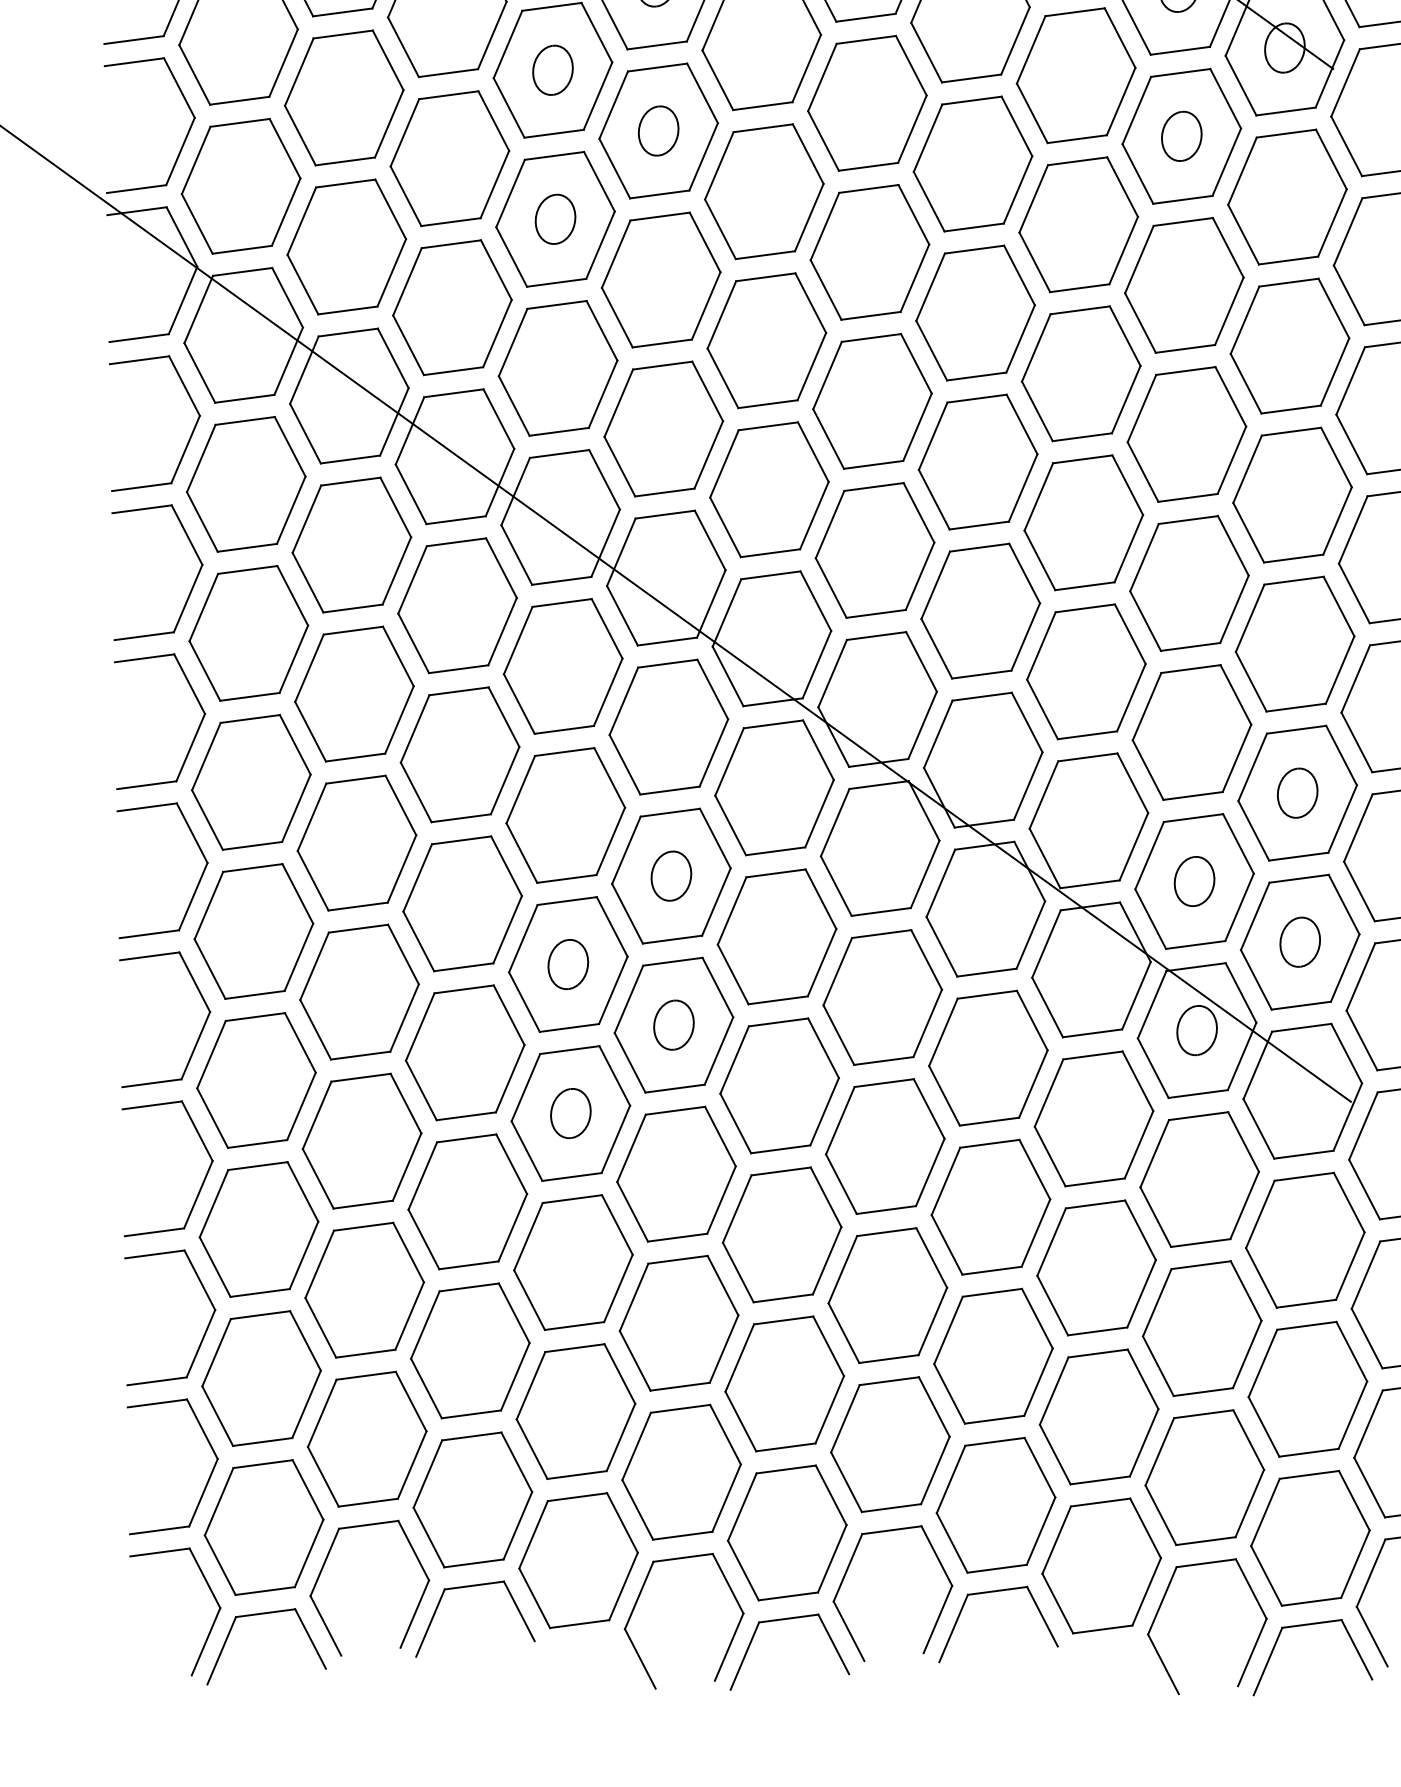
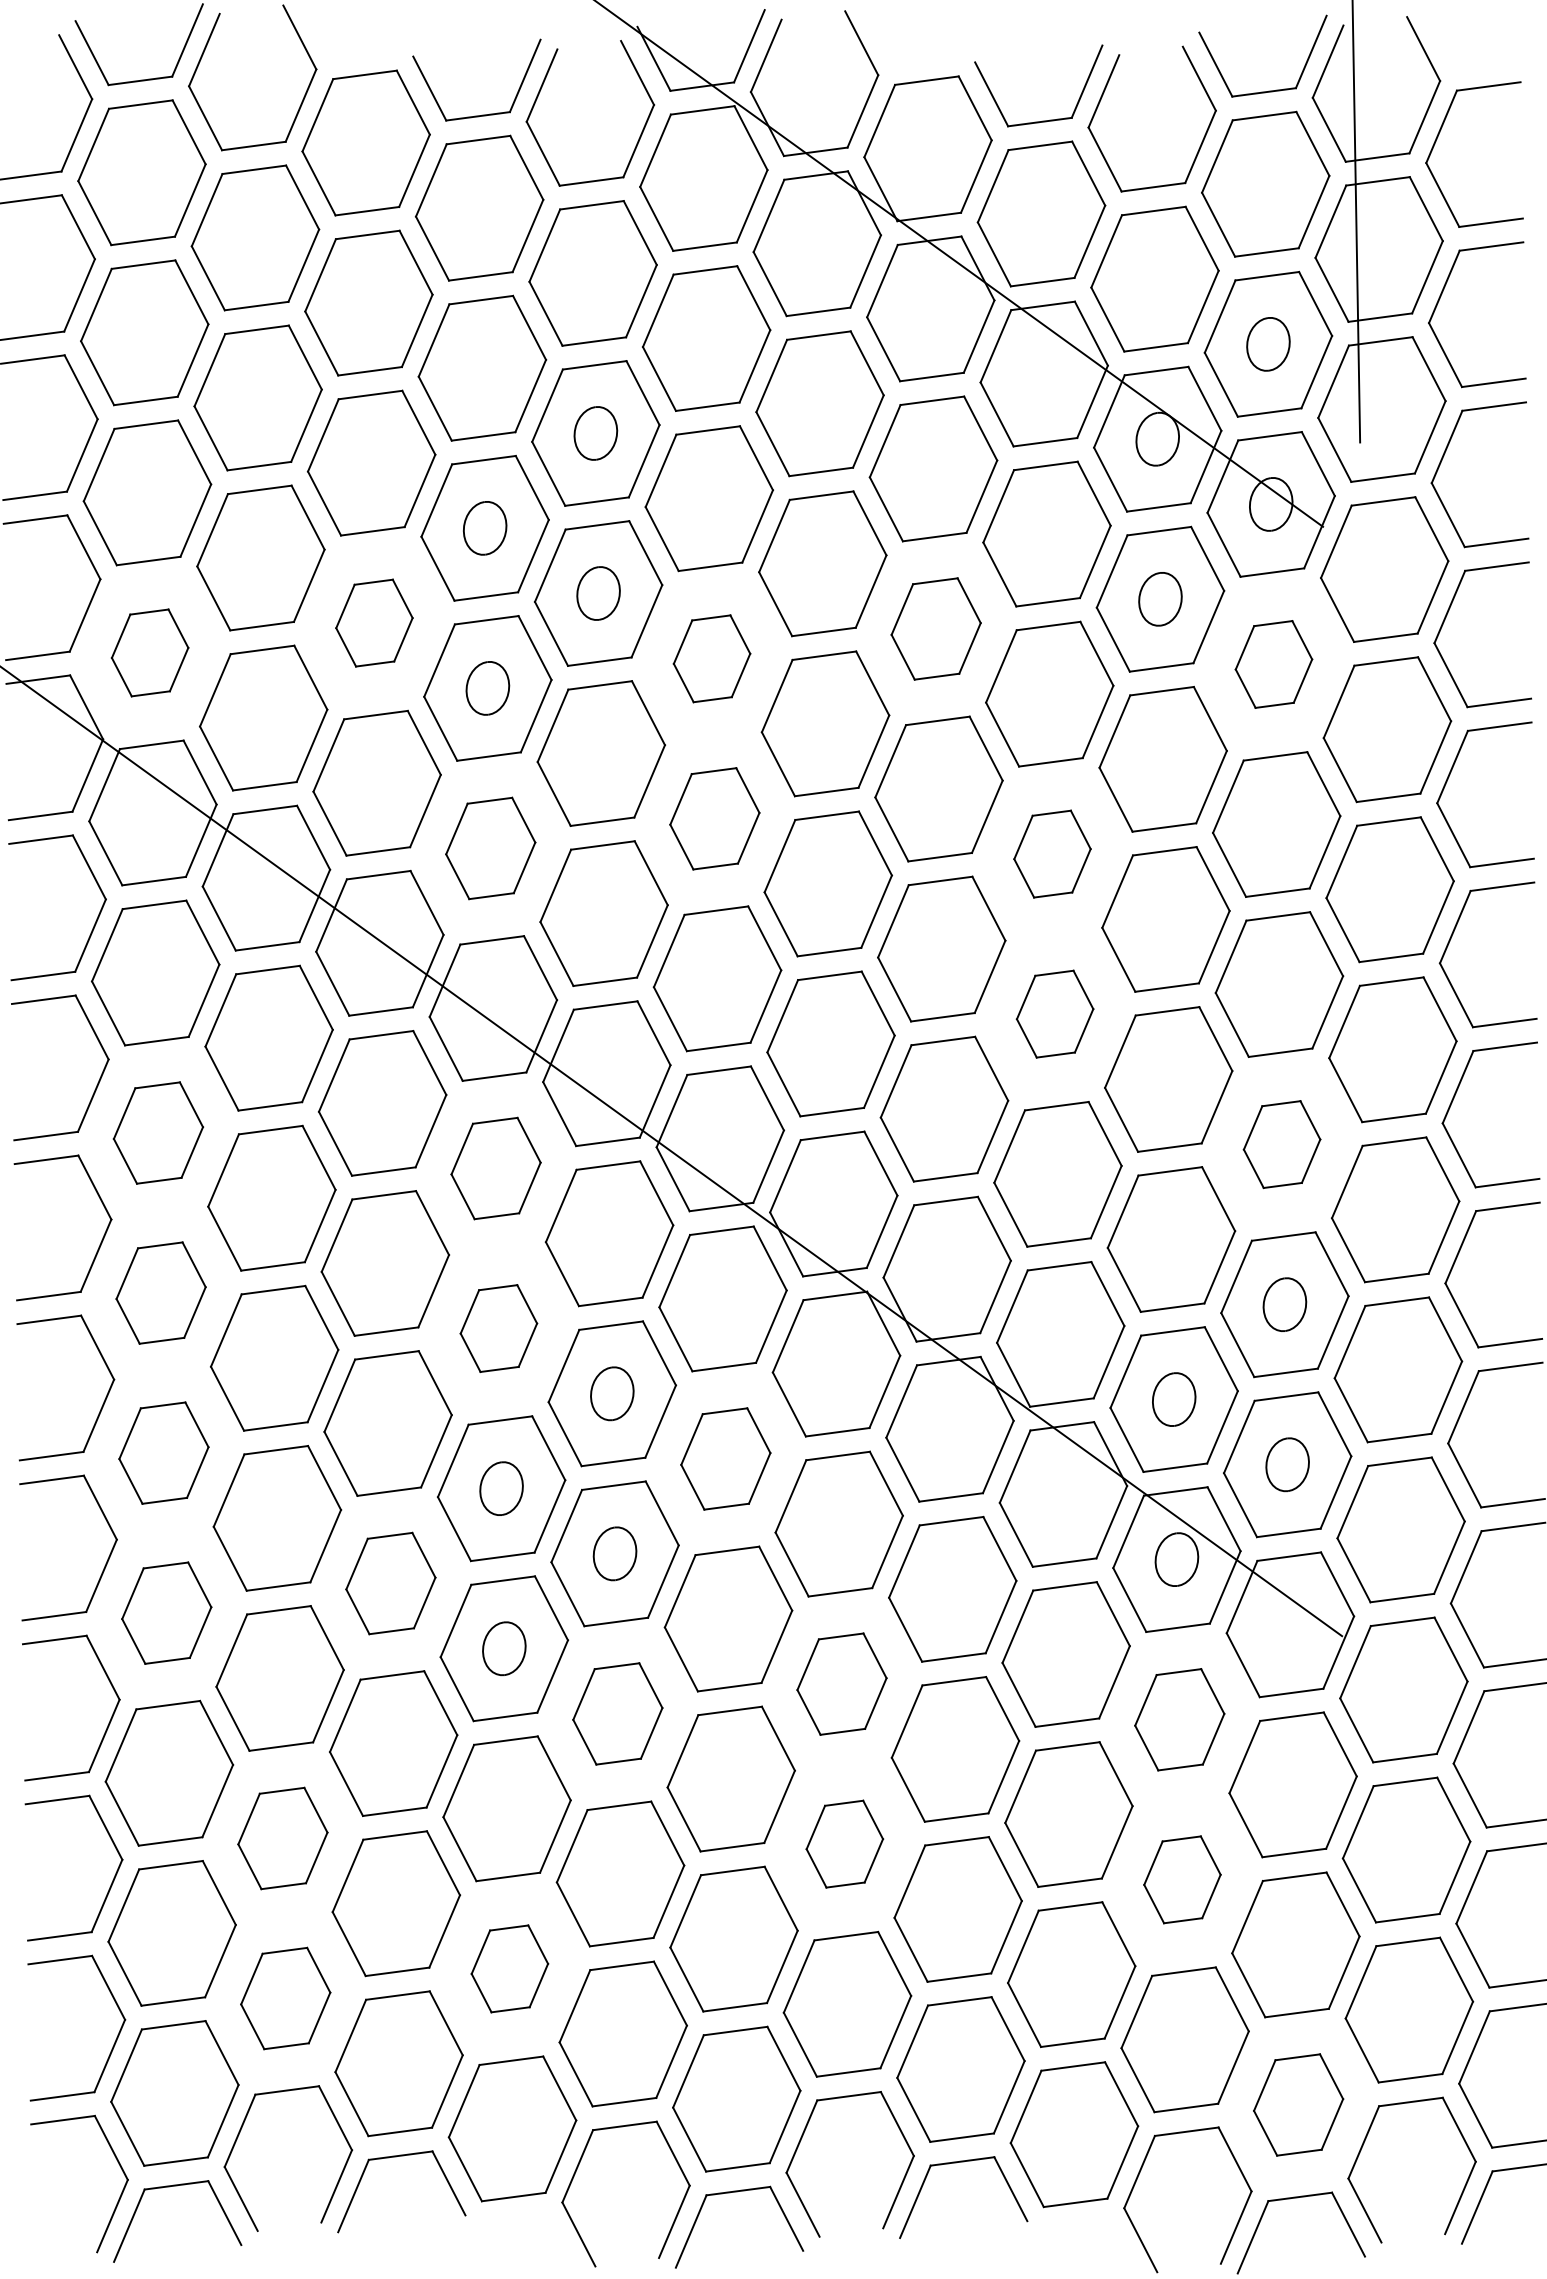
part: (449, 158) -> (374, 622), size x0.6
part: (972, 163) -> (935, 628), size x0.7
part: (240, 185) -> (149, 652), size x0.6
part: (763, 191) -> (711, 658), size x0.6
part: (1287, 197) -> (1273, 664), size x0.6
part: (766, 340) -> (714, 818), size x0.7
part: (557, 368) -> (490, 848), size x0.7
part: (1081, 373) -> (1052, 853), size x0.6
part: (1083, 522) -> (1054, 1013), size x0.6
part: (248, 632) -> (158, 1132), size x0.7
part: (1294, 644) -> (1281, 1144), size x0.6
part: (562, 666) -> (495, 1168), size x0.7
part: (250, 781) -> (160, 1292), size x0.7
part: (565, 815) -> (498, 1328), size x0.6
part: (253, 930) -> (163, 1452), size x0.7
part: (776, 936) -> (725, 1458), size x0.7
part: (464, 1052) -> (390, 1583), size x0.7
part: (256, 1079) -> (166, 1612), size x0.7
part: (884, 1145) -> (841, 1683), size x0.7
part: (676, 1173) -> (617, 1713), size x0.7
part: (1199, 1179) -> (1179, 1719), size x0.7
part: (364, 1290) -> (282, 1838), size x0.7
part: (887, 1294) -> (844, 1843), size x0.6
part: (1202, 1328) -> (1182, 1879), size x0.6
part: (575, 1411) -> (509, 1968), size x0.6
part: (367, 1439) -> (285, 1998), size x0.7
part: (1310, 1537) -> (1298, 2104), size x0.7

